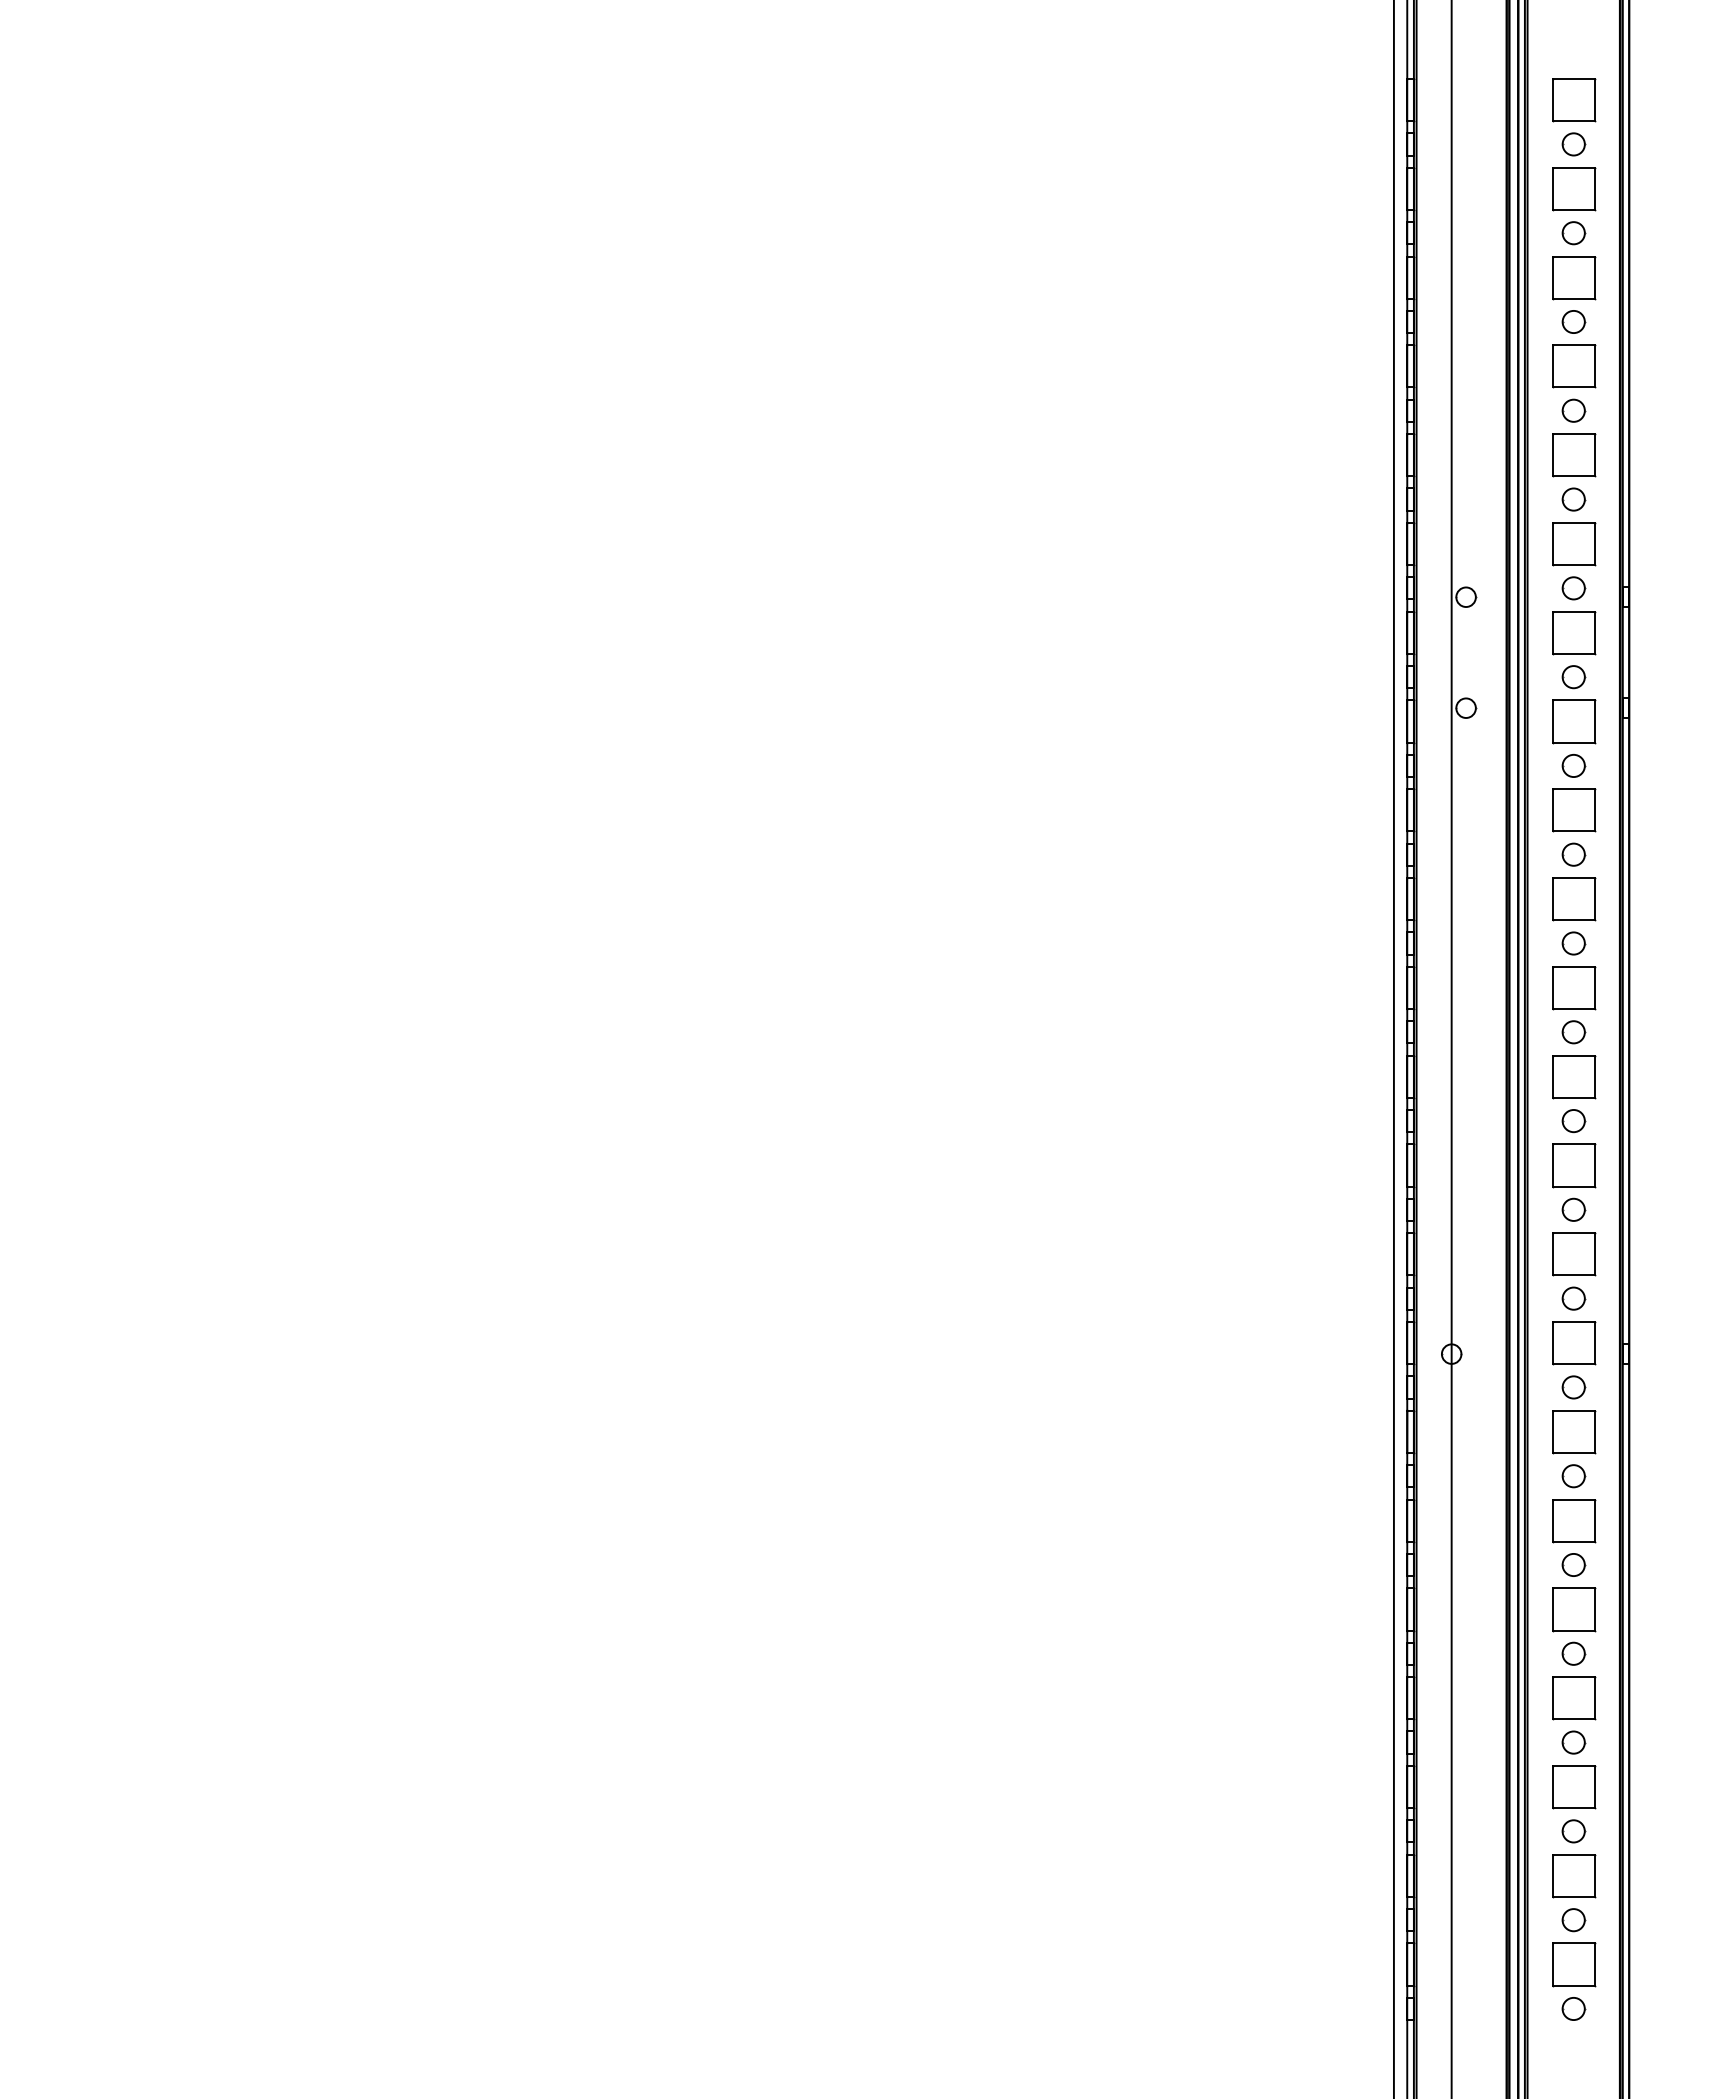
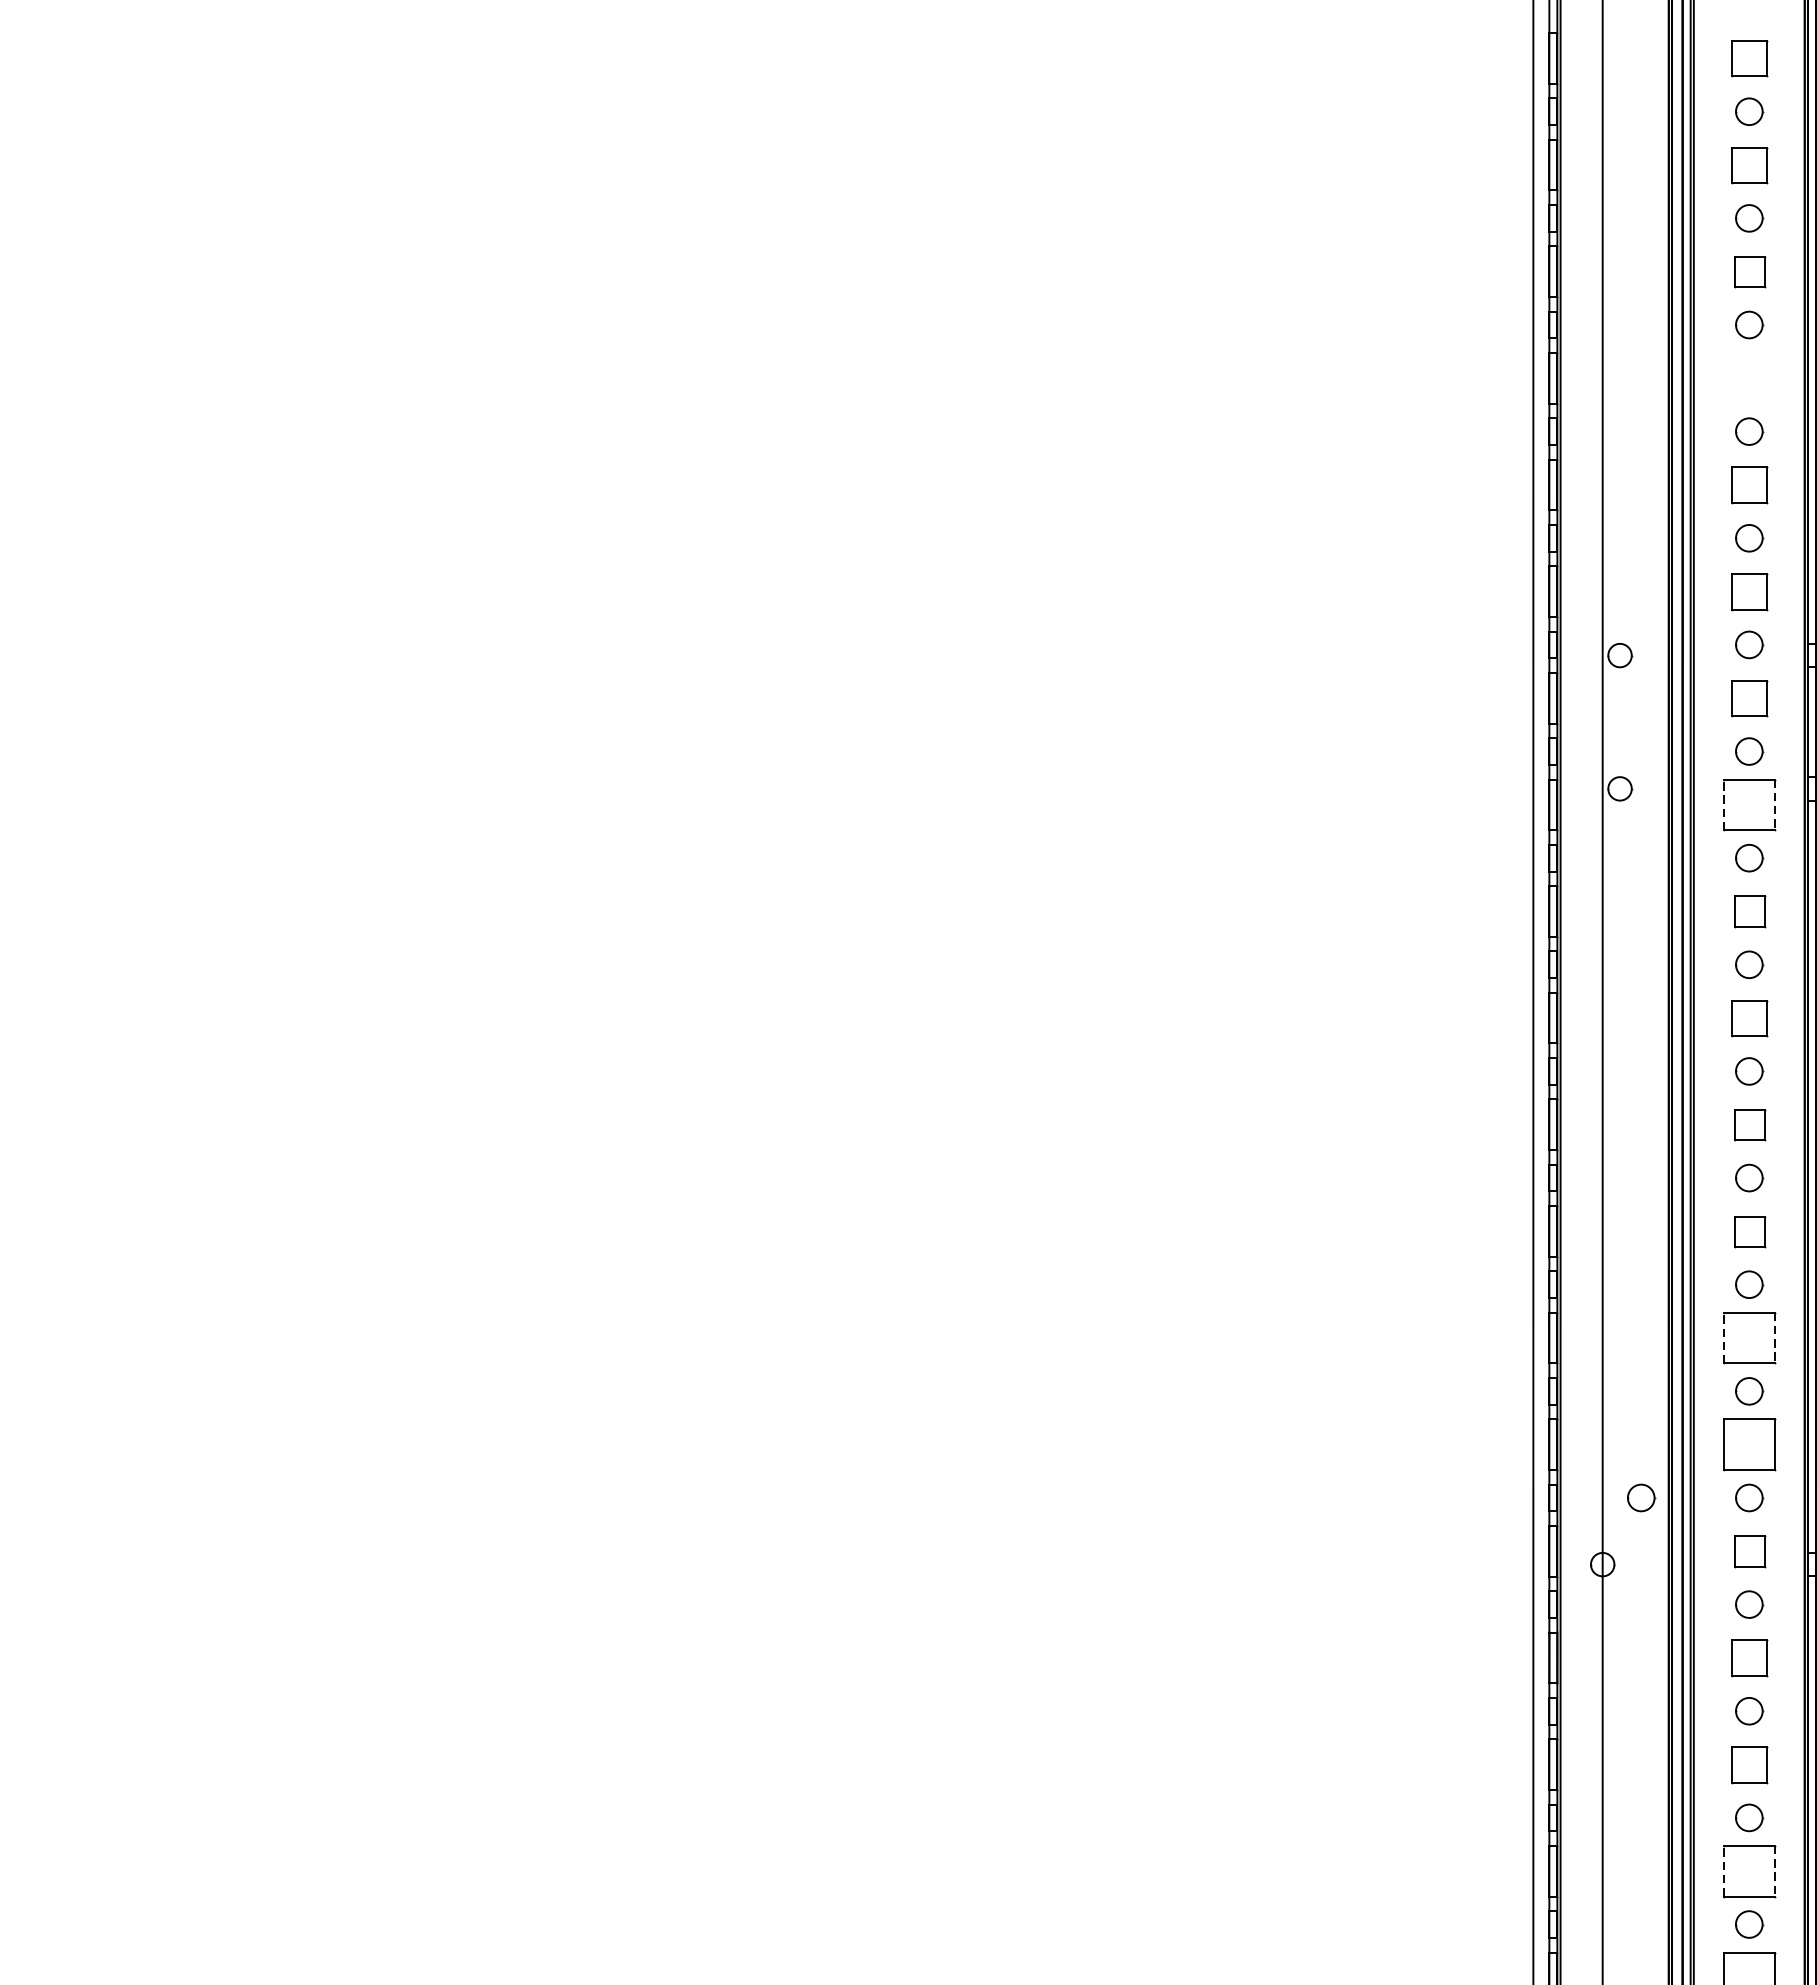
part: (1574, 100) -> (1750, 58), size x0.7
part: (1574, 189) -> (1750, 165), size x0.7
part: (1574, 278) -> (1750, 272), size x0.6
part: (1574, 366) -> (1750, 378), removed
part: (1574, 455) -> (1750, 485), size x0.7
part: (1574, 544) -> (1750, 592), size x0.7
part: (1574, 633) -> (1750, 699), size x0.7
line: (1552, 721) -> (1723, 804), solid -> dashed
line: (1594, 722) -> (1774, 806), solid -> dashed
part: (1574, 810) -> (1750, 911), size x0.6
part: (1574, 899) -> (1750, 1018), size x0.7
part: (1574, 988) -> (1750, 1125), size x0.6
part: (1574, 1077) -> (1750, 1232), size x0.6
line: (1552, 1164) -> (1723, 1336), solid -> dashed
line: (1594, 1165) -> (1774, 1338), solid -> dashed
part: (1483, 1298) -> (1640, 1497), added
part: (1574, 1343) -> (1750, 1551), size x0.6
part: (1574, 1432) -> (1750, 1658), size x0.7
part: (1574, 1521) -> (1750, 1765), size x0.7
line: (1552, 1608) -> (1723, 1870), solid -> dashed
line: (1594, 1609) -> (1774, 1871), solid -> dashed

